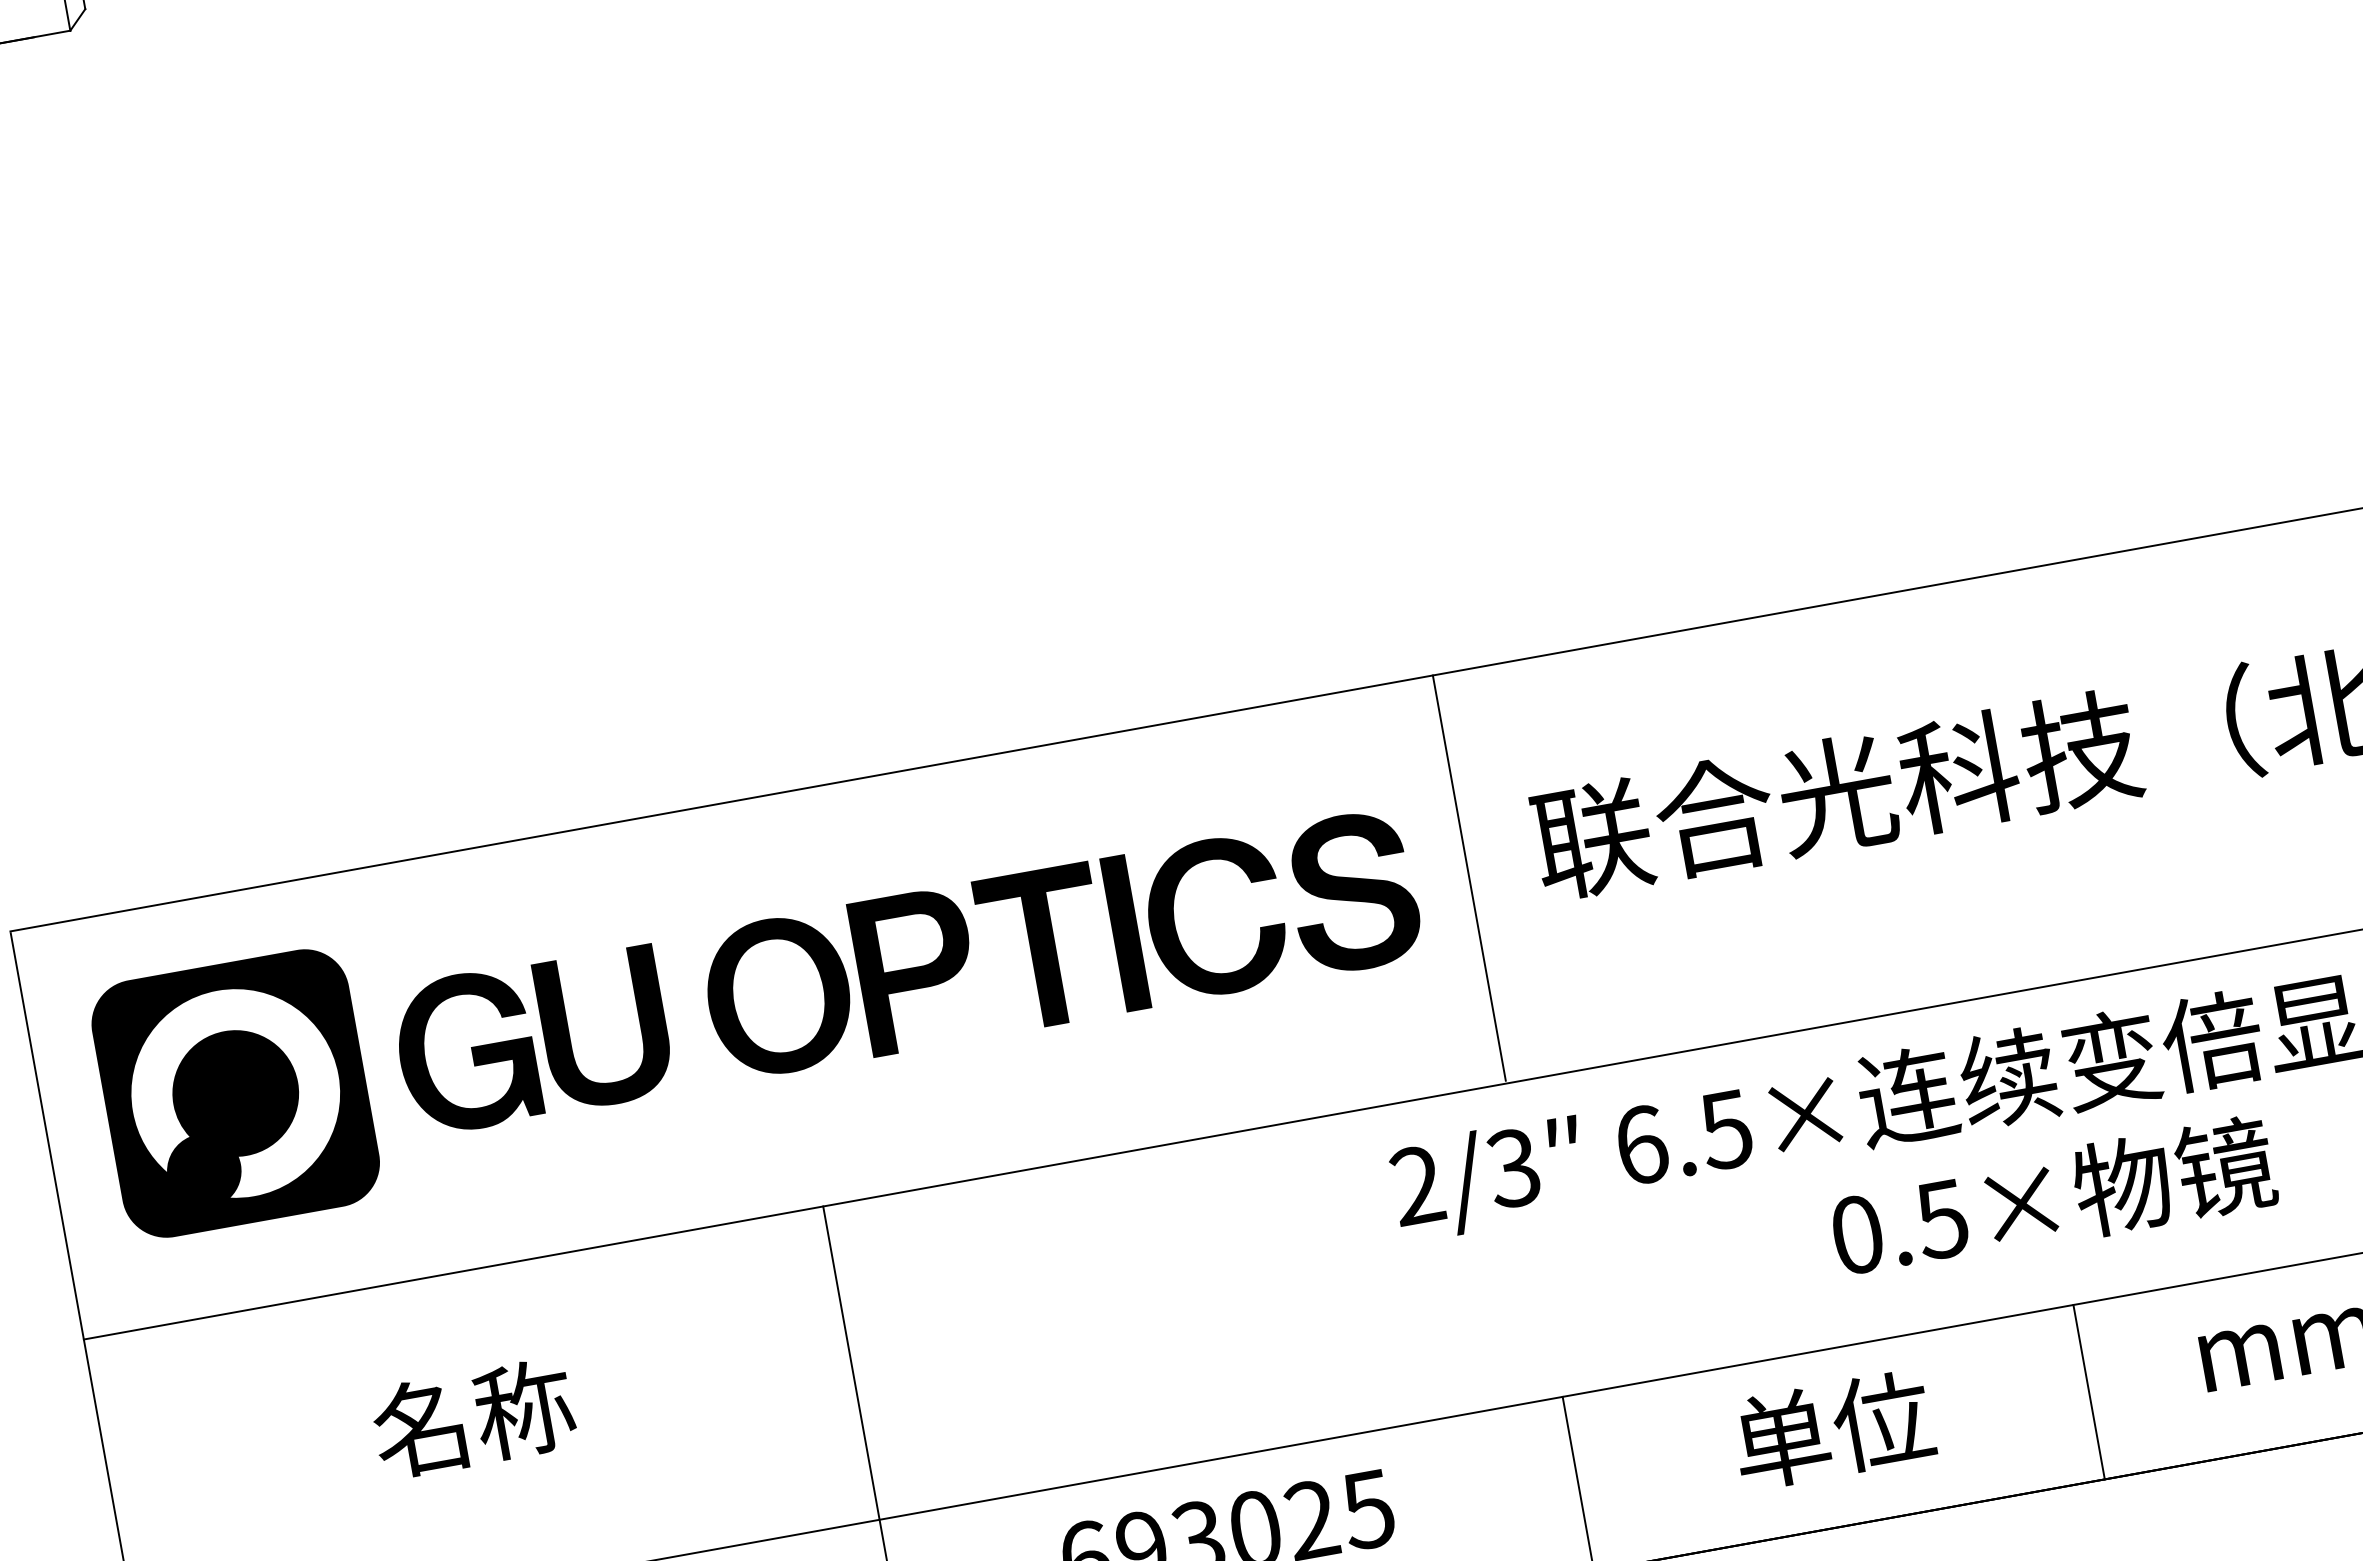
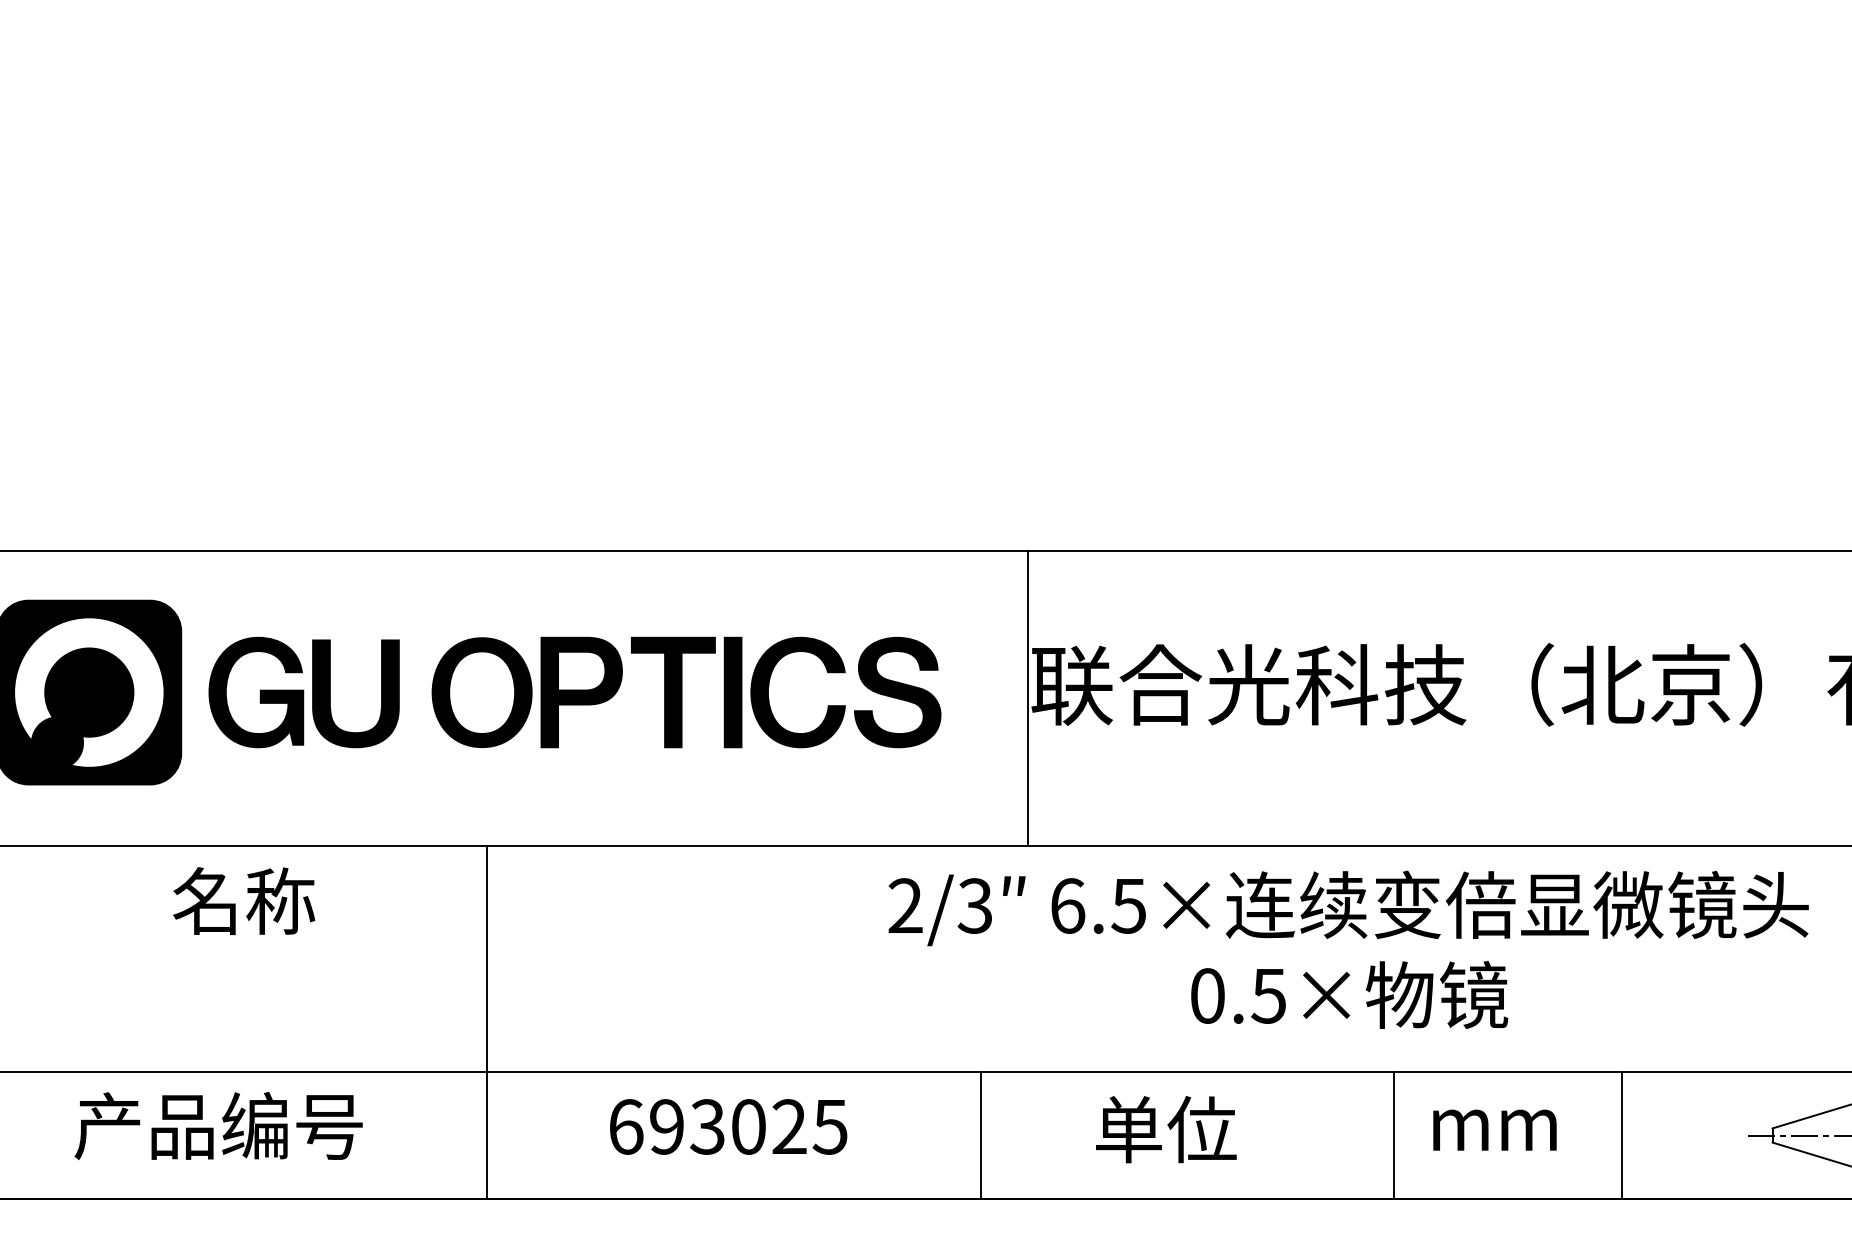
line: (1468, 877) -> (1027, 696), moved
line: (2089, 1392) -> (1394, 1135), moved
text: (474, 1417) -> (244, 900), moved

